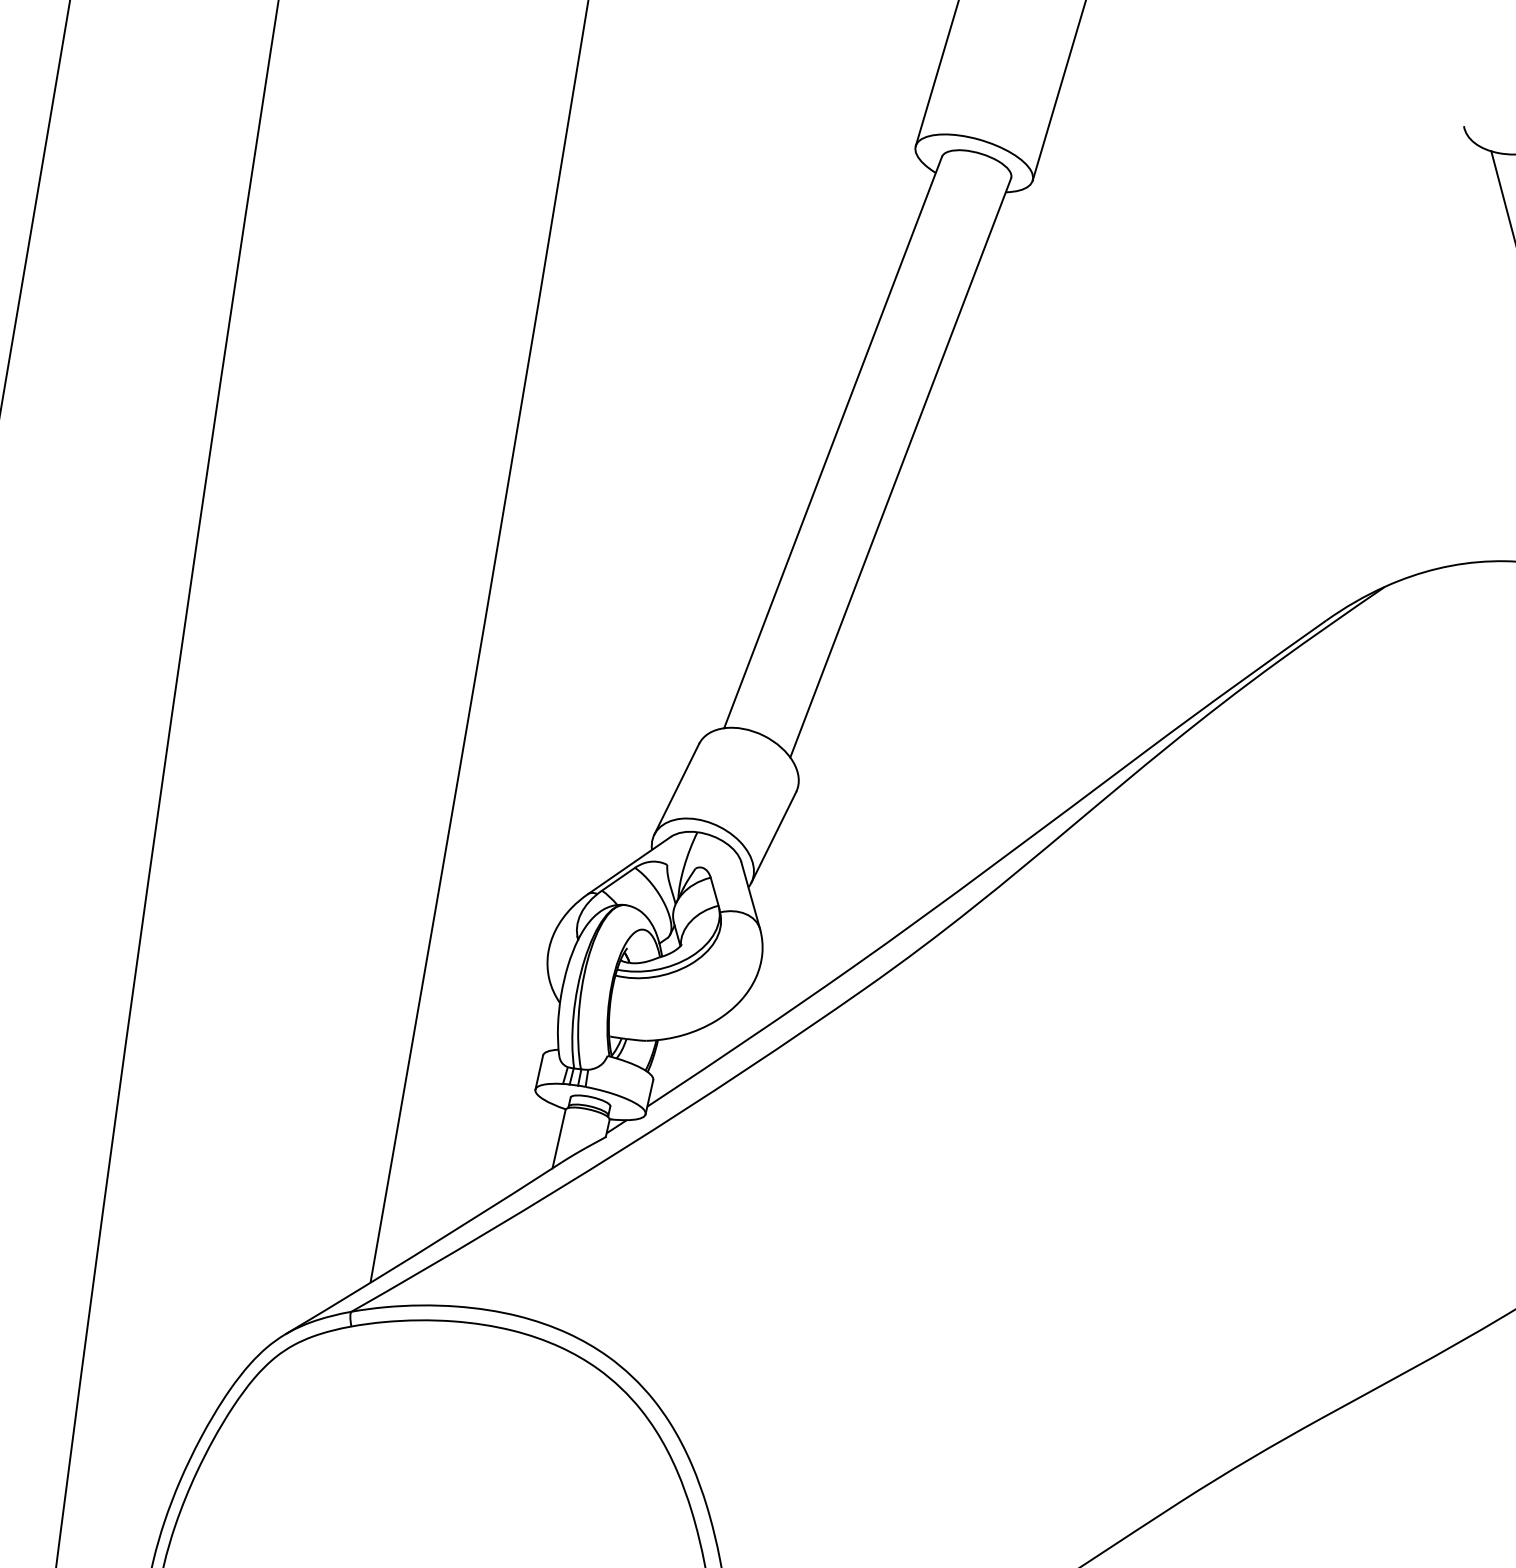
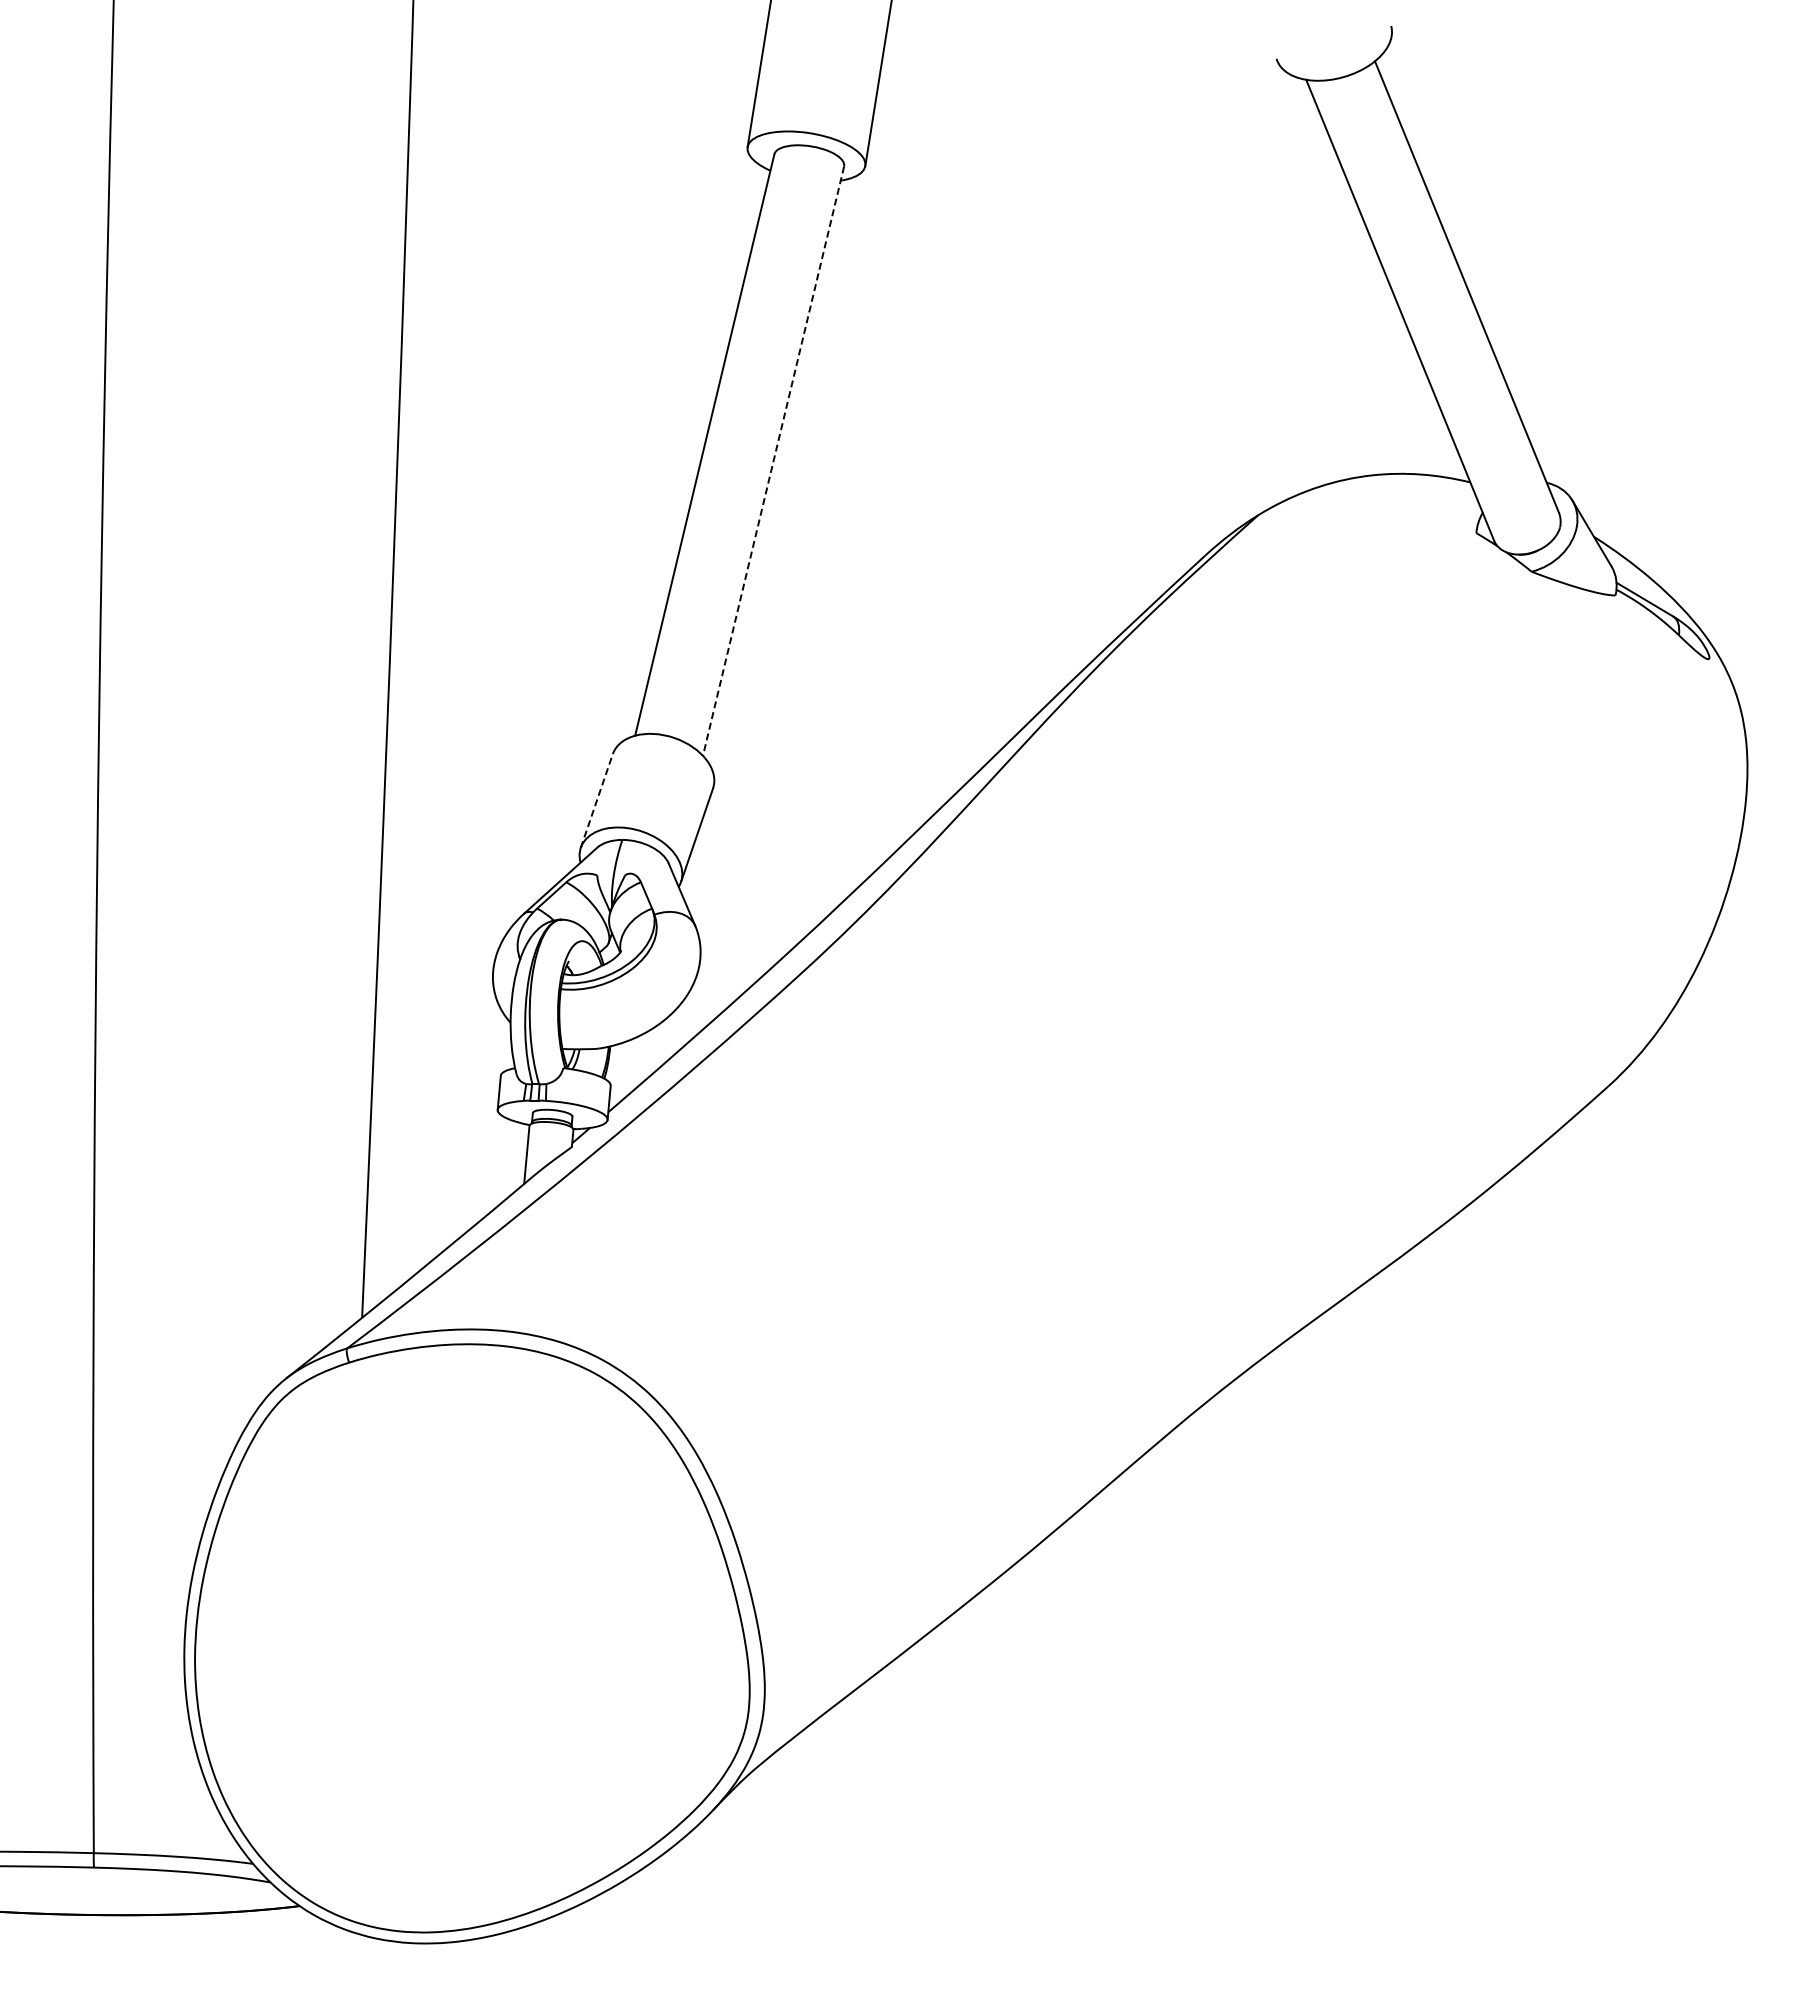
line: (900, 468) -> (773, 461), solid -> dashed
line: (676, 788) -> (596, 800), solid -> dashed

